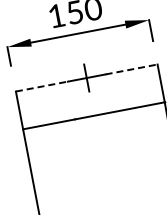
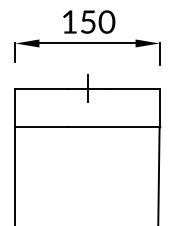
line: (131, 69) -> (133, 88), dashed -> solid
line: (42, 86) -> (42, 88), dashed -> solid

